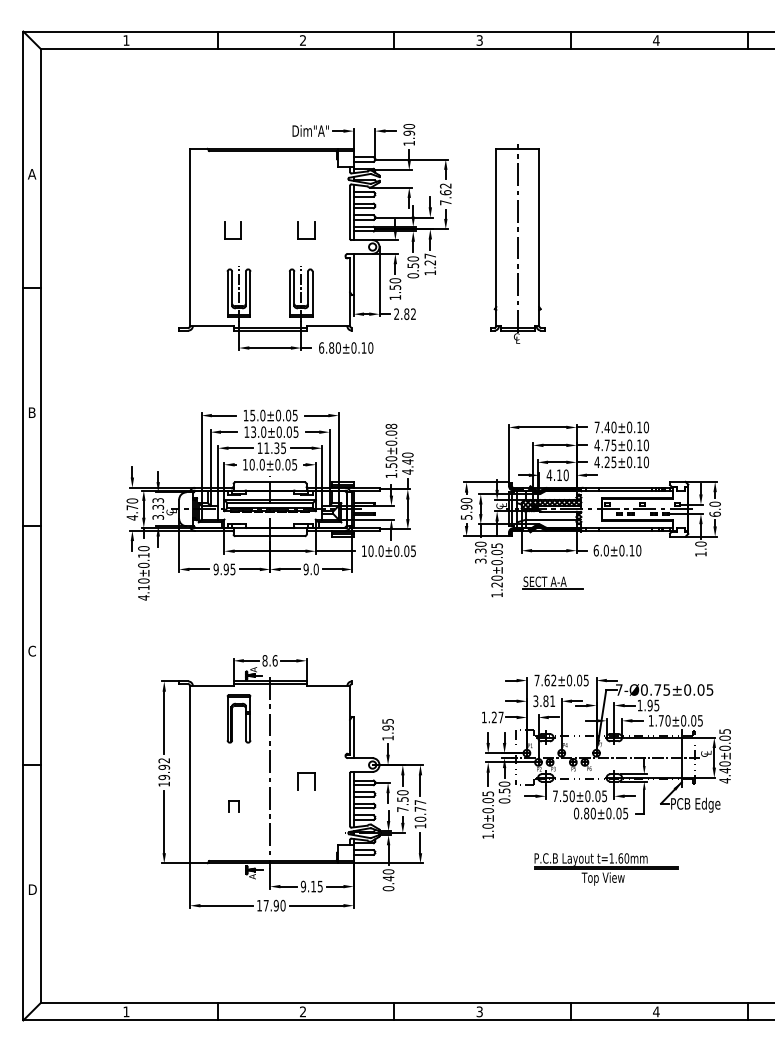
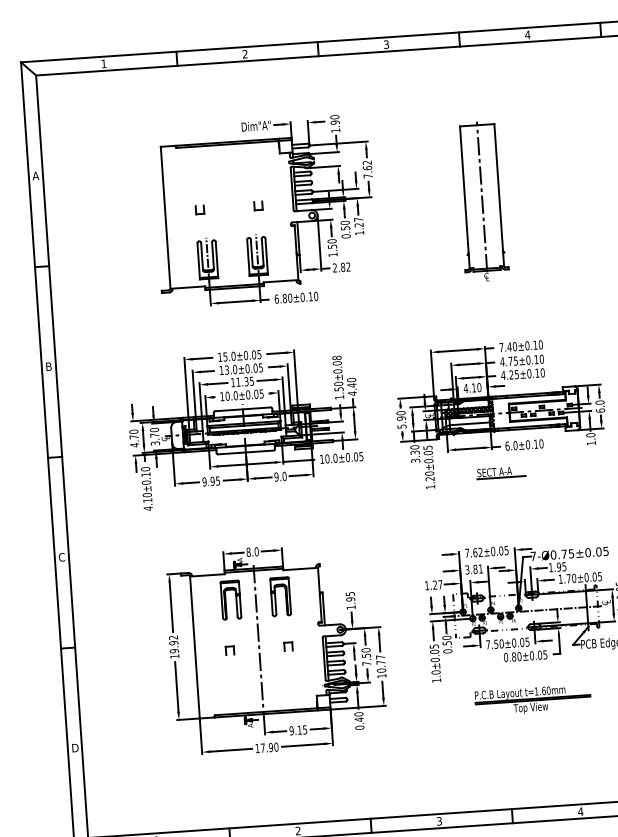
part: (233, 230) -> (199, 209), size x0.62
part: (306, 230) -> (258, 205), size x0.62
part: (517, 243) -> (482, 201), moved
text: (158, 503) -> (154, 432), 3.33 -> 3.70
part: (552, 582) -> (500, 472), moved
text: (274, 660) -> (256, 551), 8.6 -> 8.0
part: (301, 718) -> (280, 596), added
part: (306, 781) -> (288, 646), size x0.62
part: (233, 806) -> (229, 650), moved

